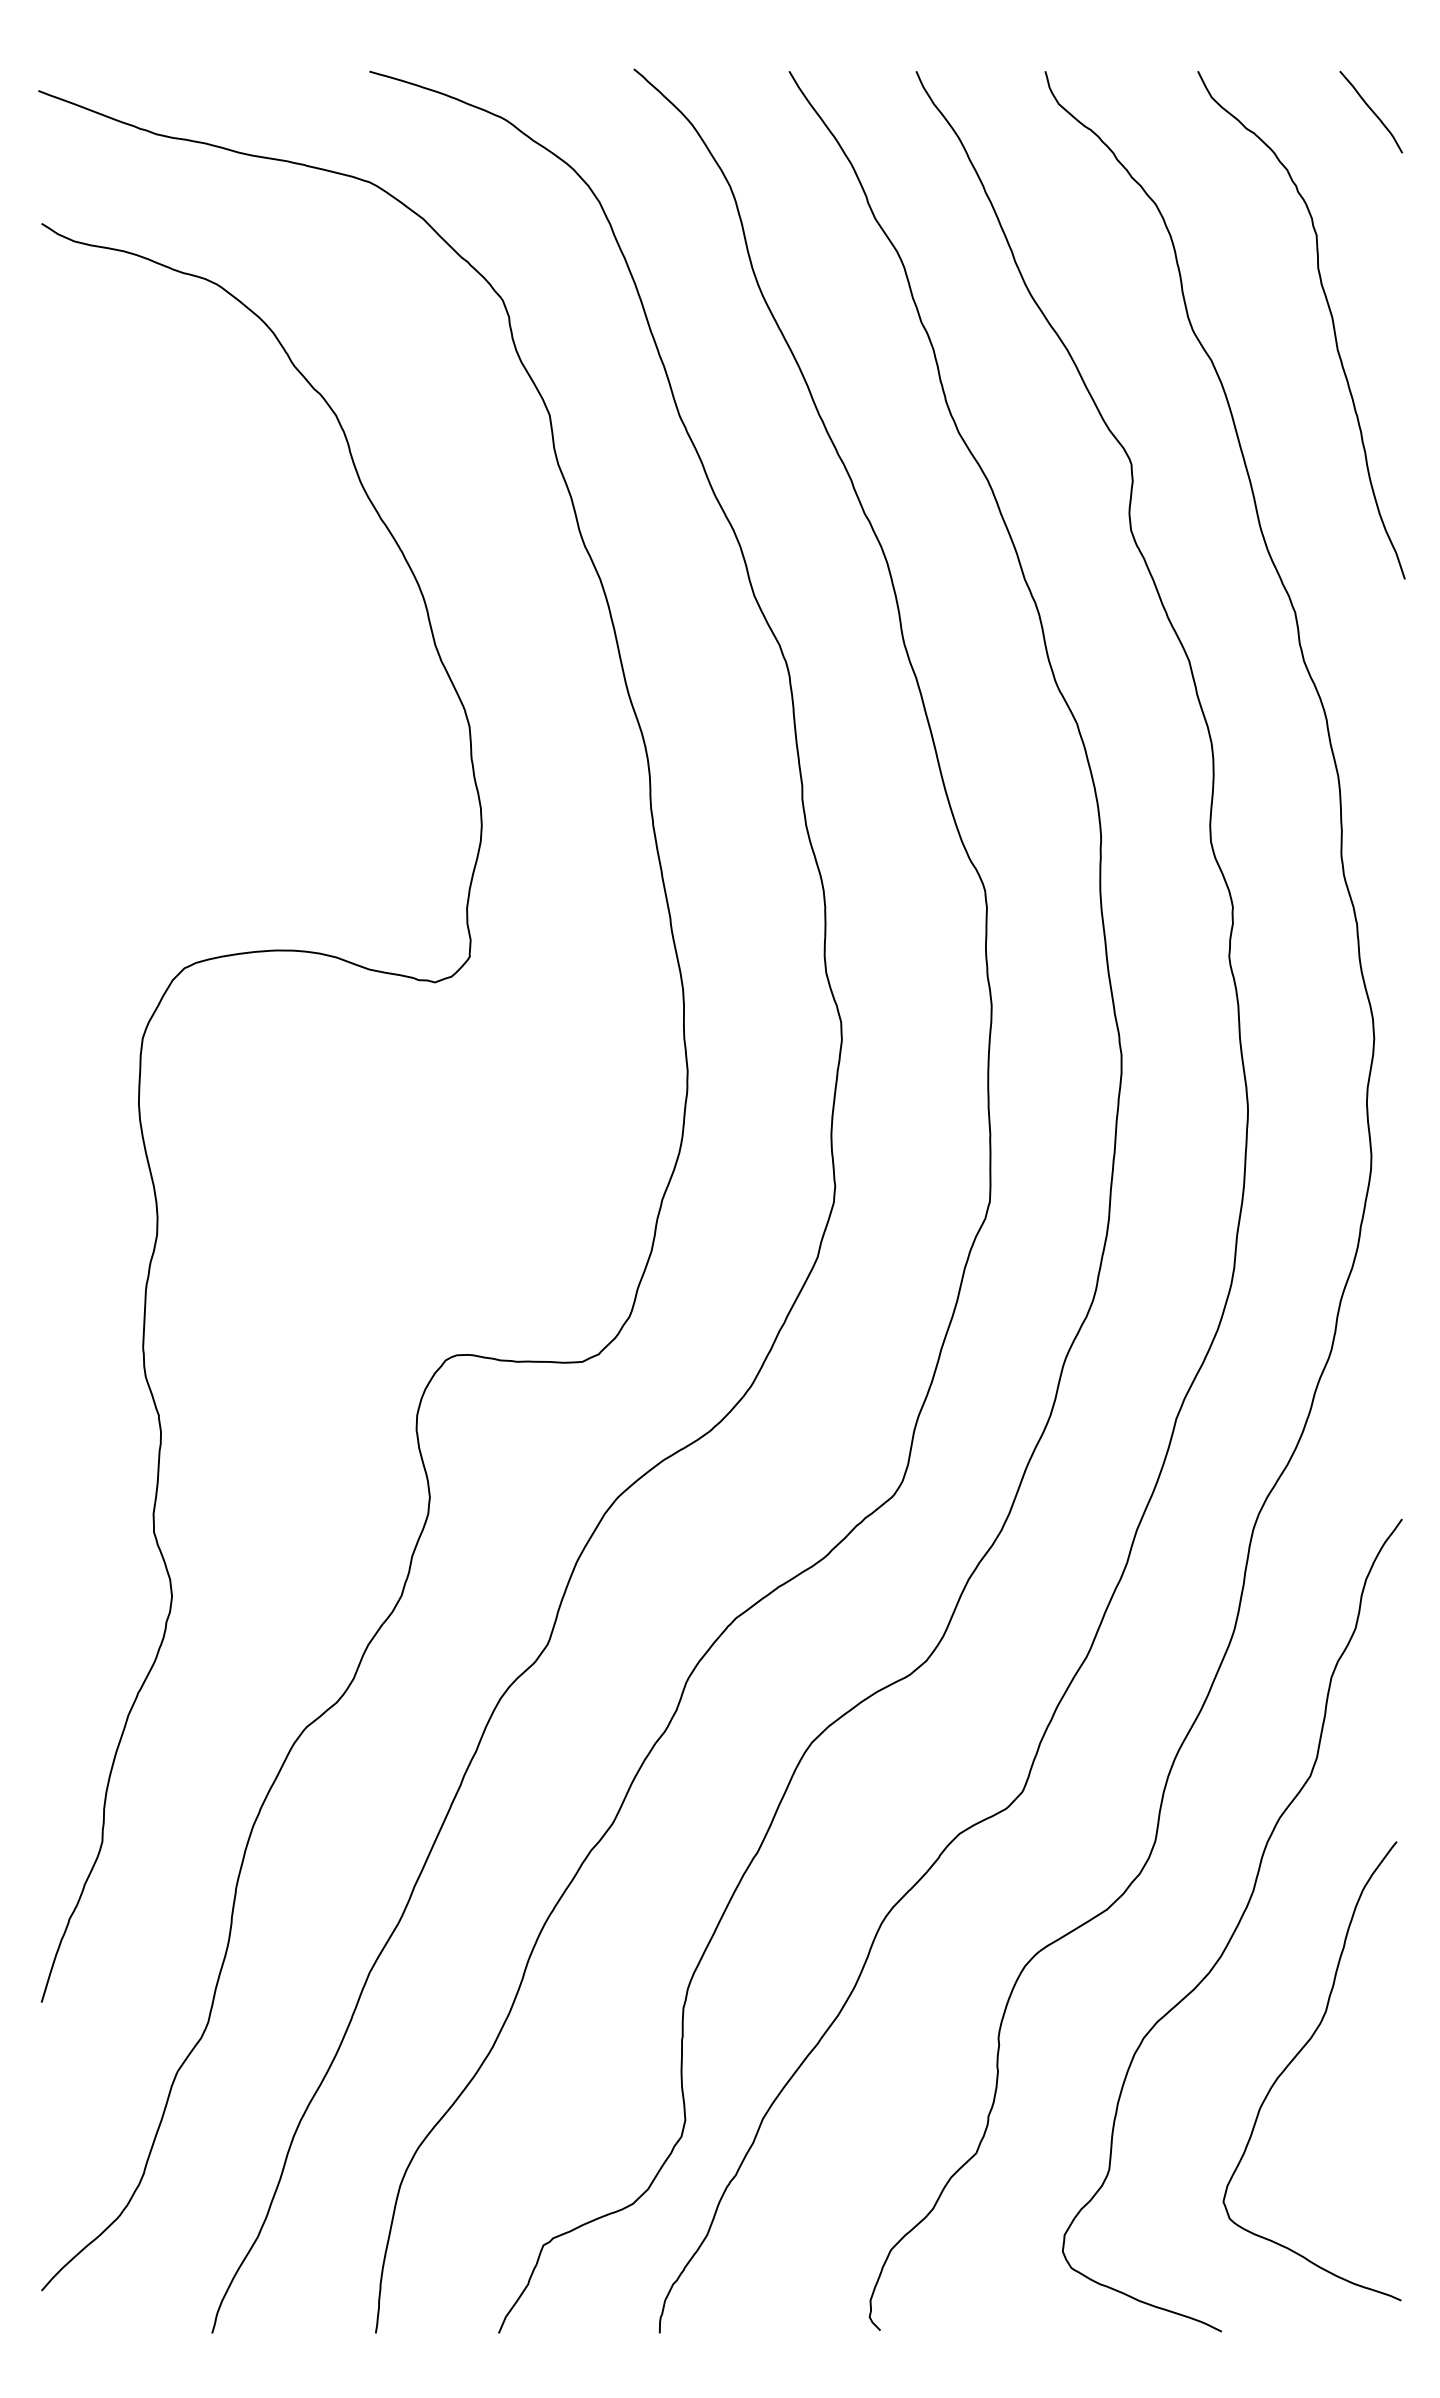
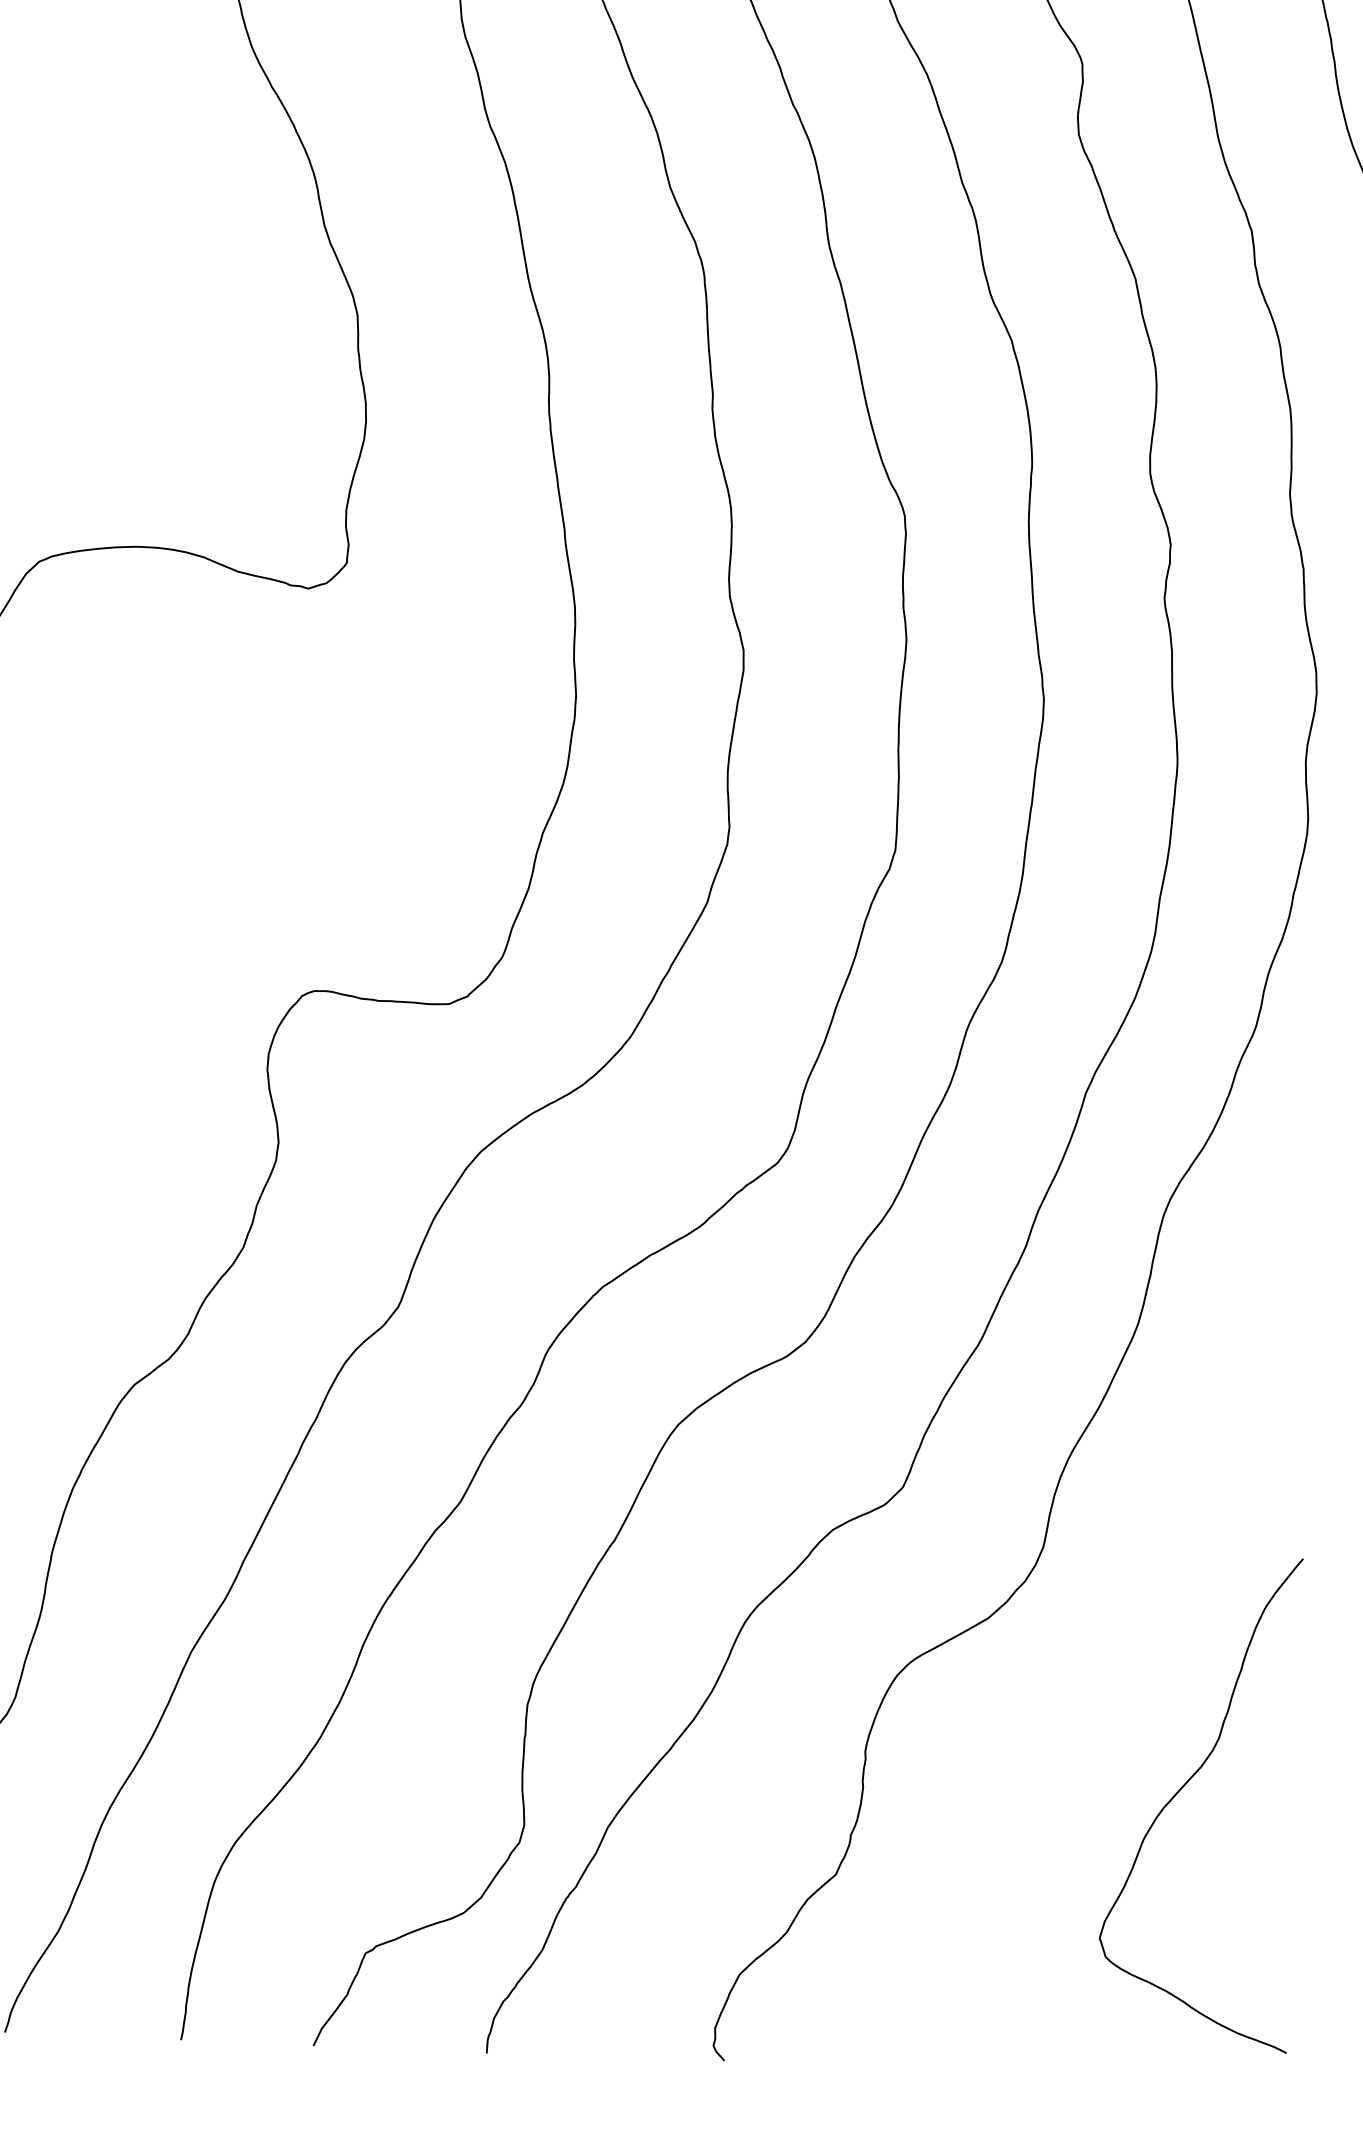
curve: (1235, 1927) -> (1125, 1643), removed

